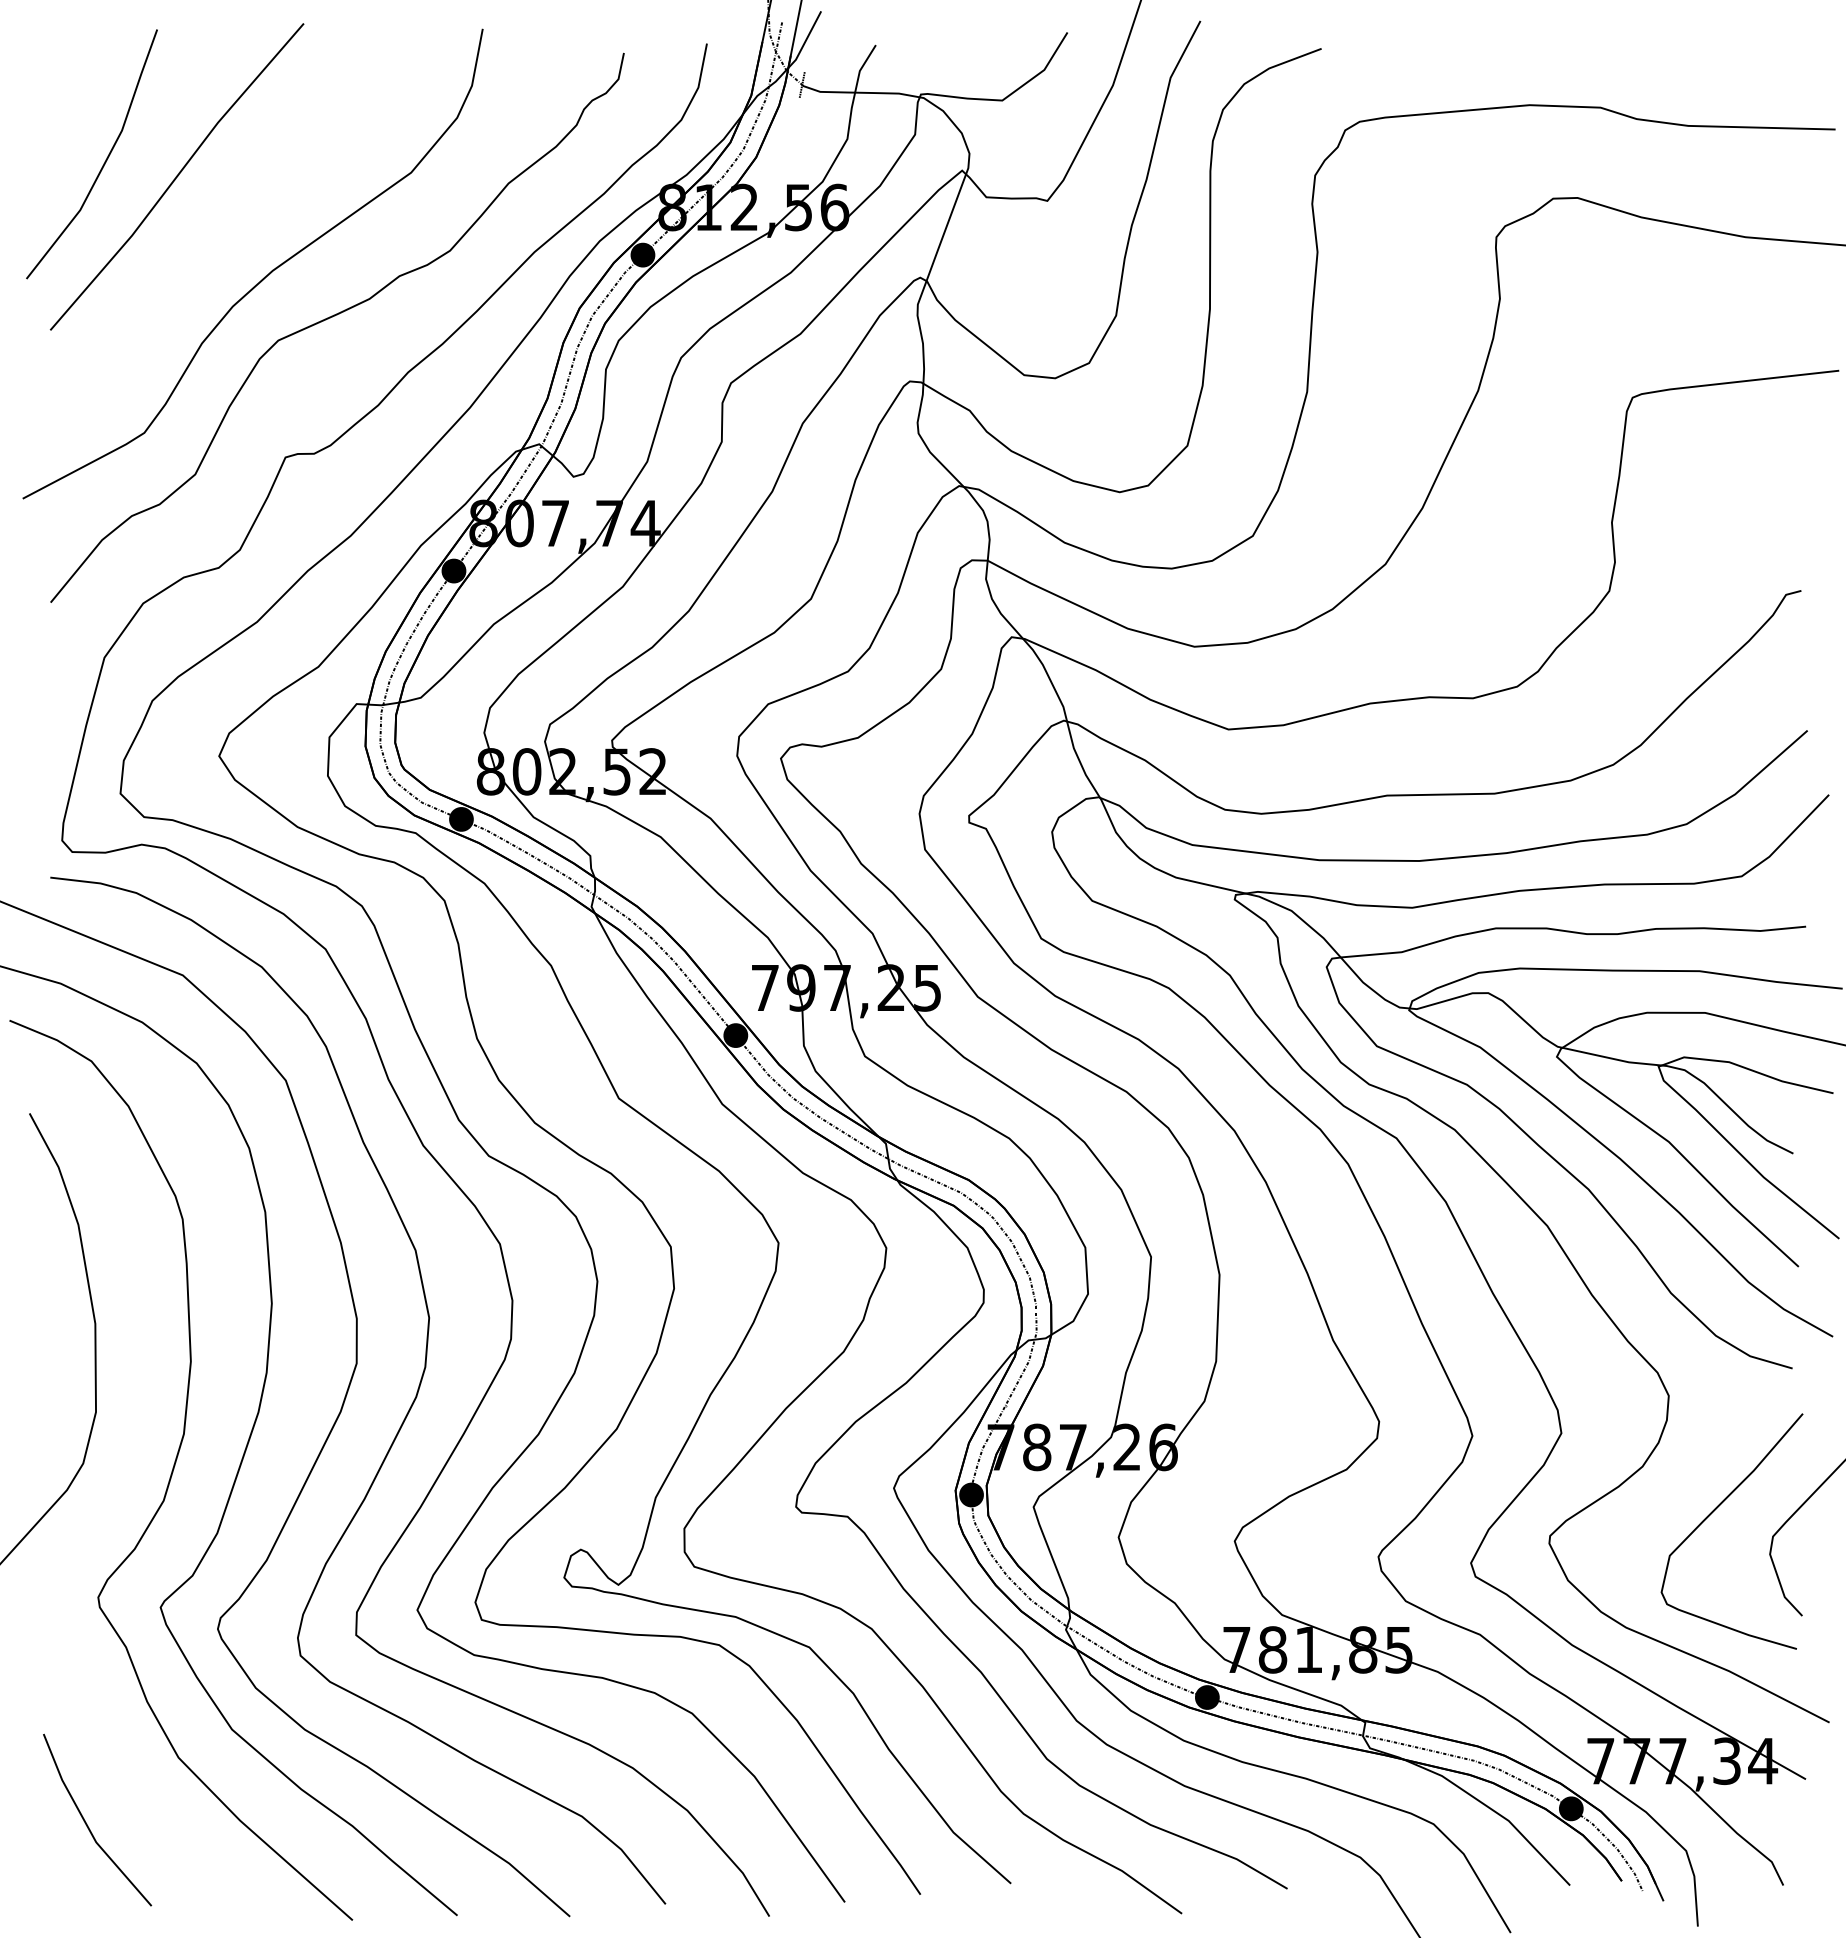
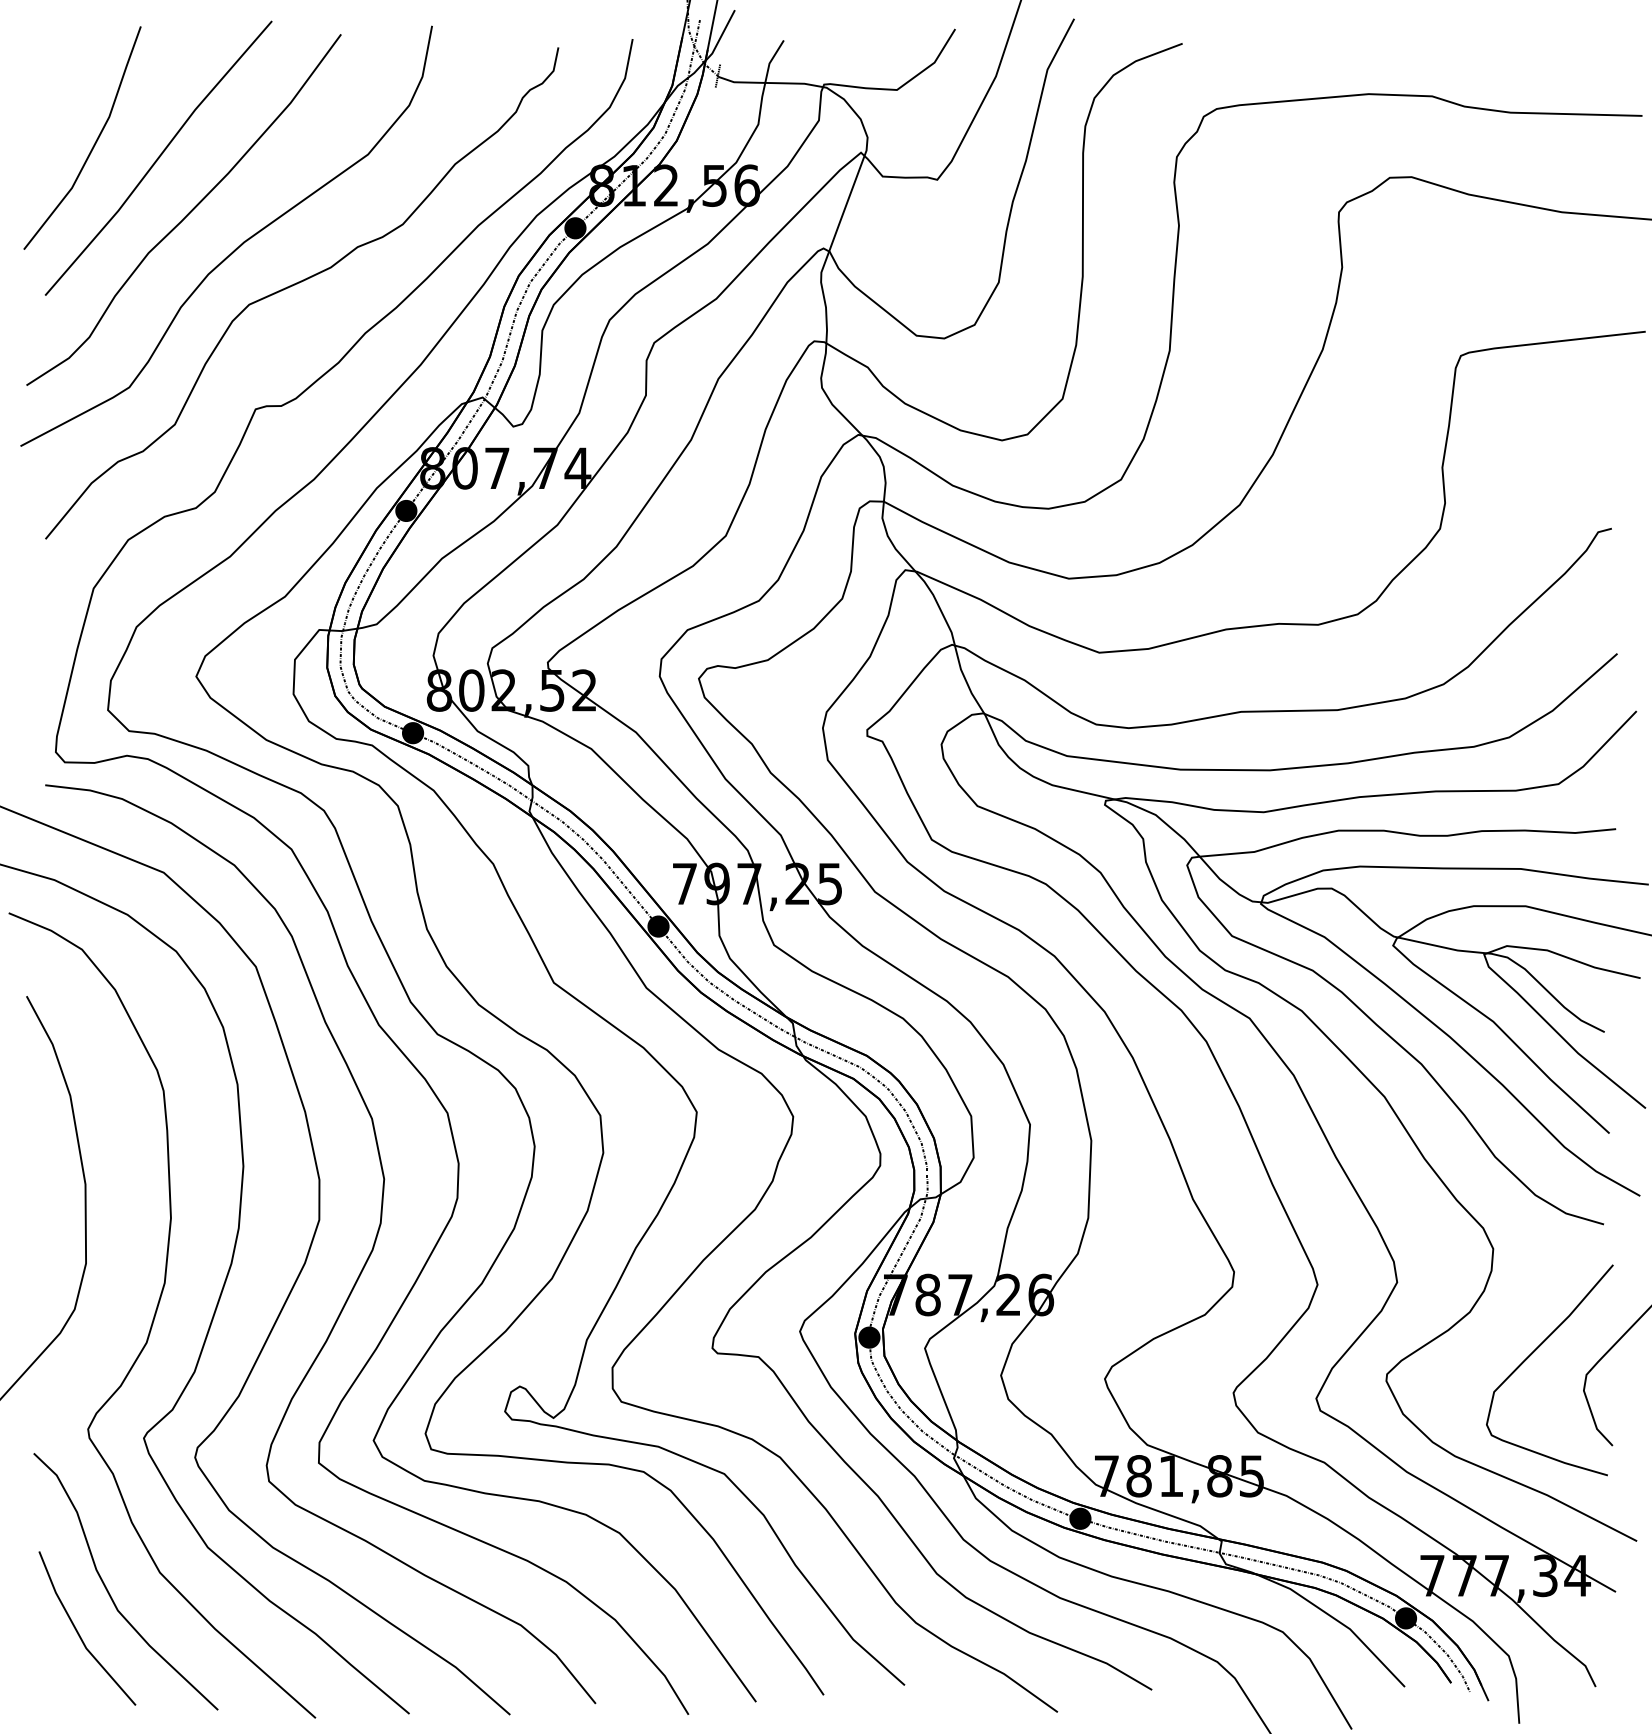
curve: (211, 236) -> (189, 211), added
curve: (120, 1776) -> (108, 1589), added

